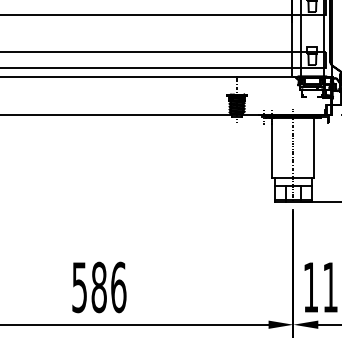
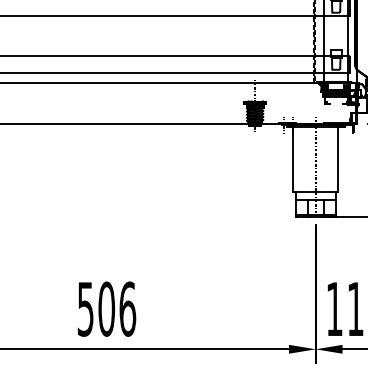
text: (99, 286) -> (106, 308), 586 -> 506

